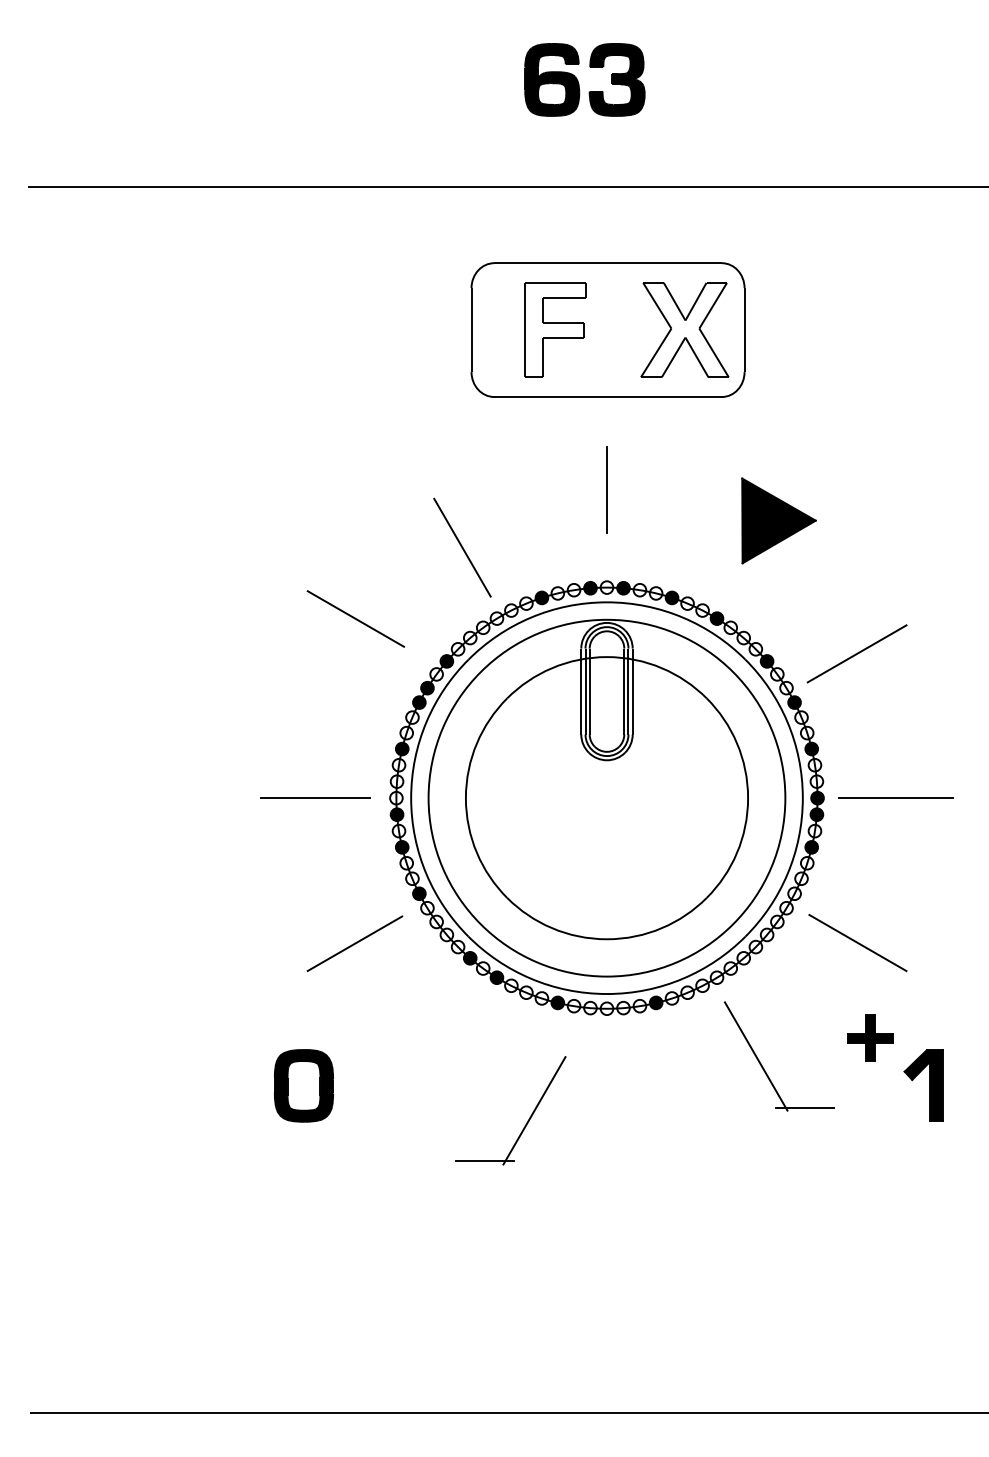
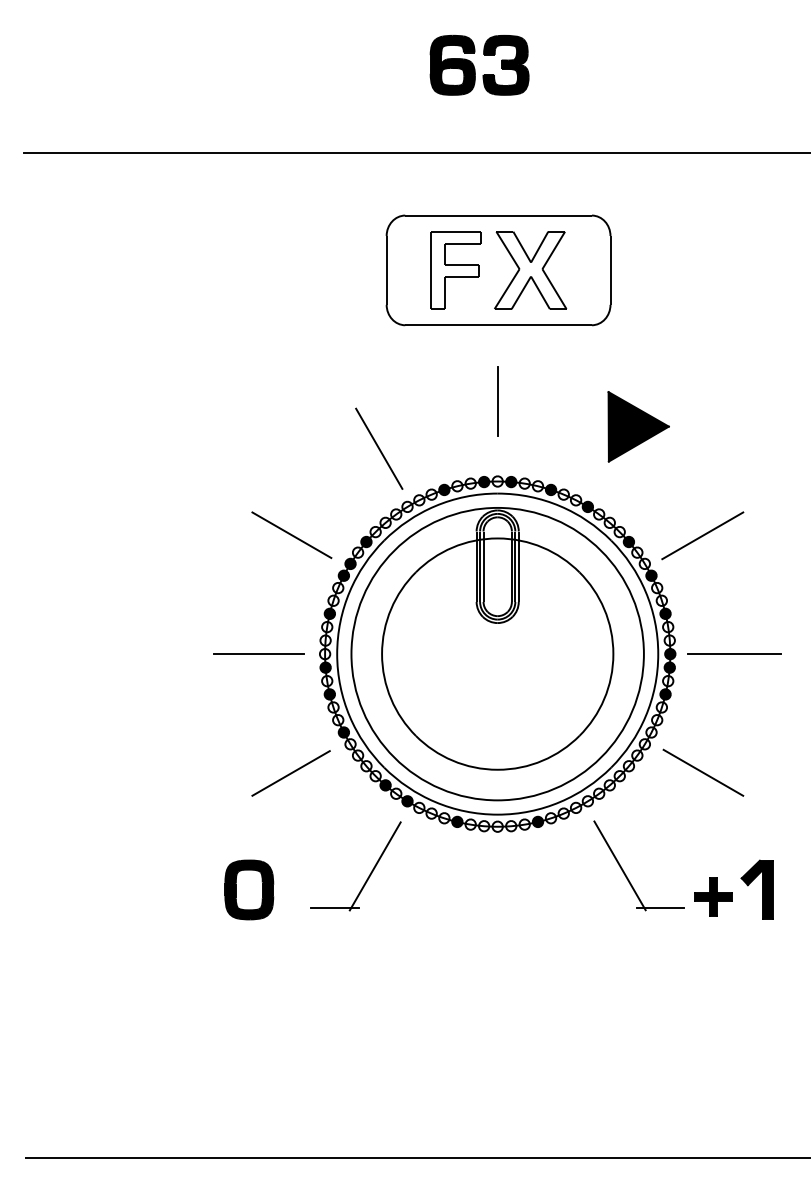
part: (684, 330) -> (530, 270), moved
line: (355, 619) -> (291, 535), moved
part: (870, 1037) -> (713, 896), moved
part: (526, 1121) -> (368, 875), moved

